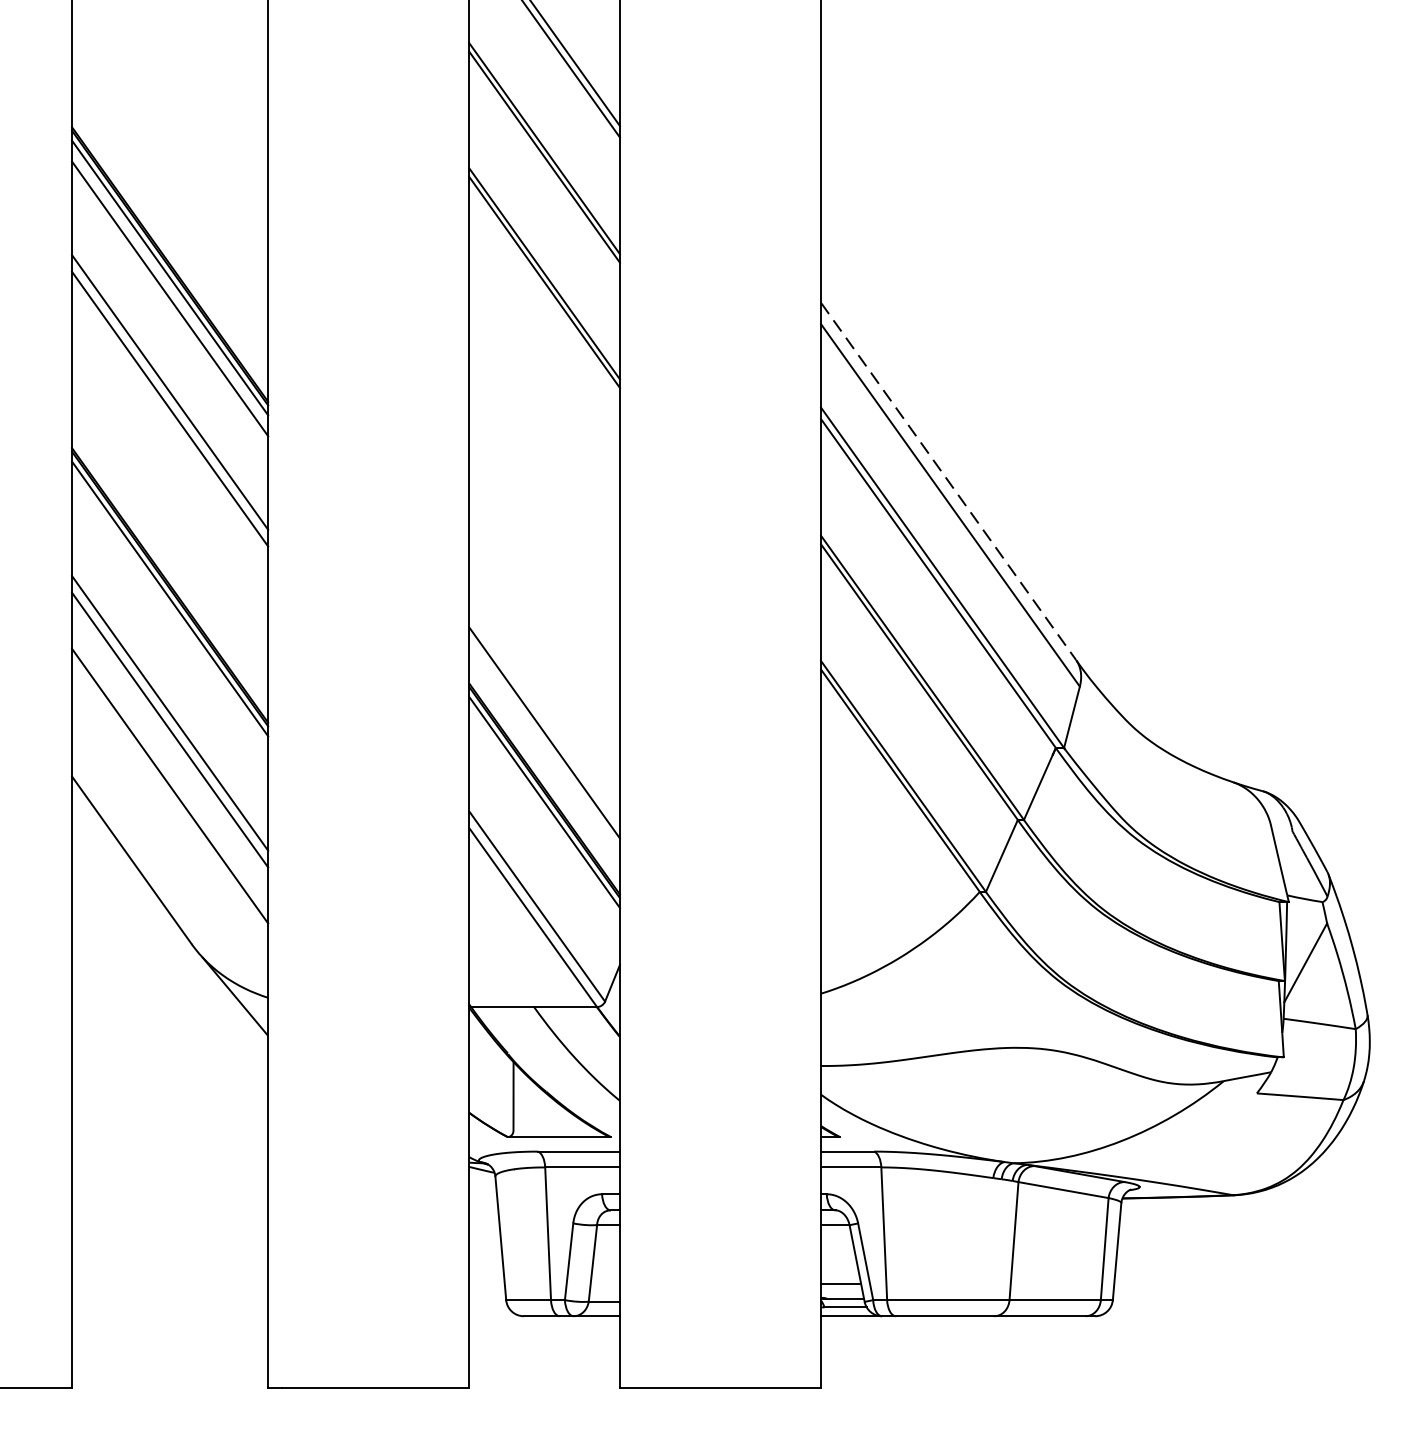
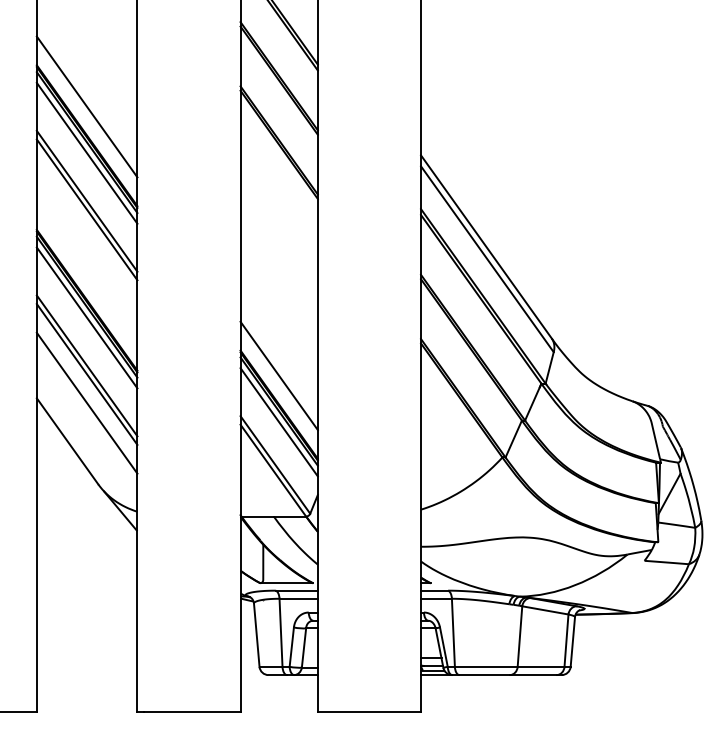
line: (168, 207) -> (86, 106), added
line: (948, 482) -> (486, 247), dashed -> solid
line: (168, 618) -> (86, 317), added
line: (543, 823) -> (278, 422), added

